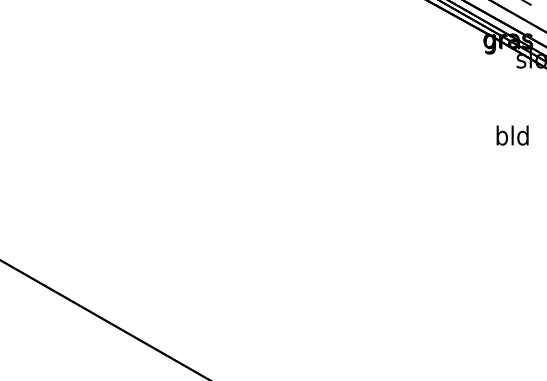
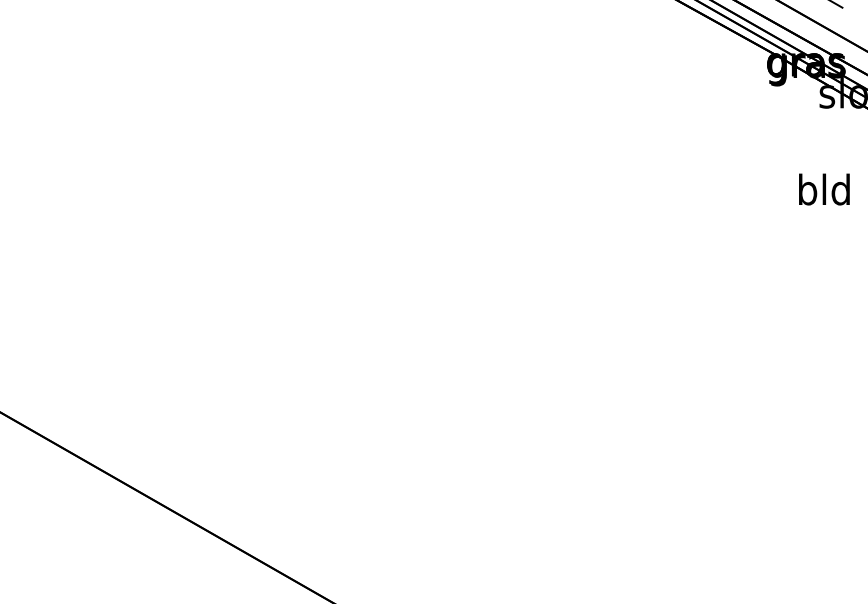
text: (512, 135) -> (824, 189), moved

